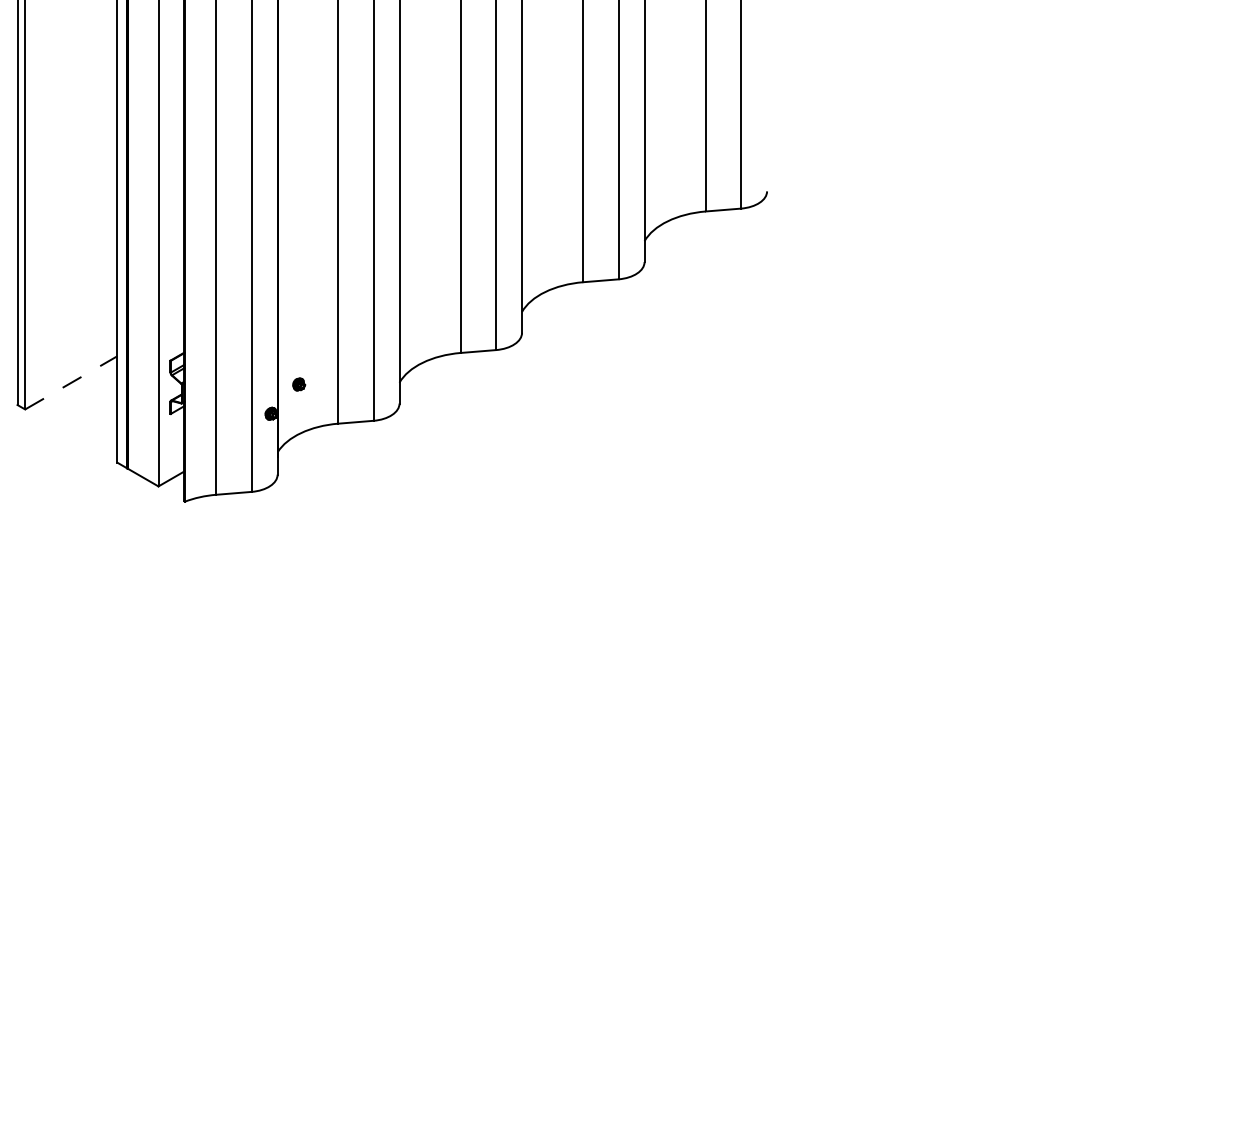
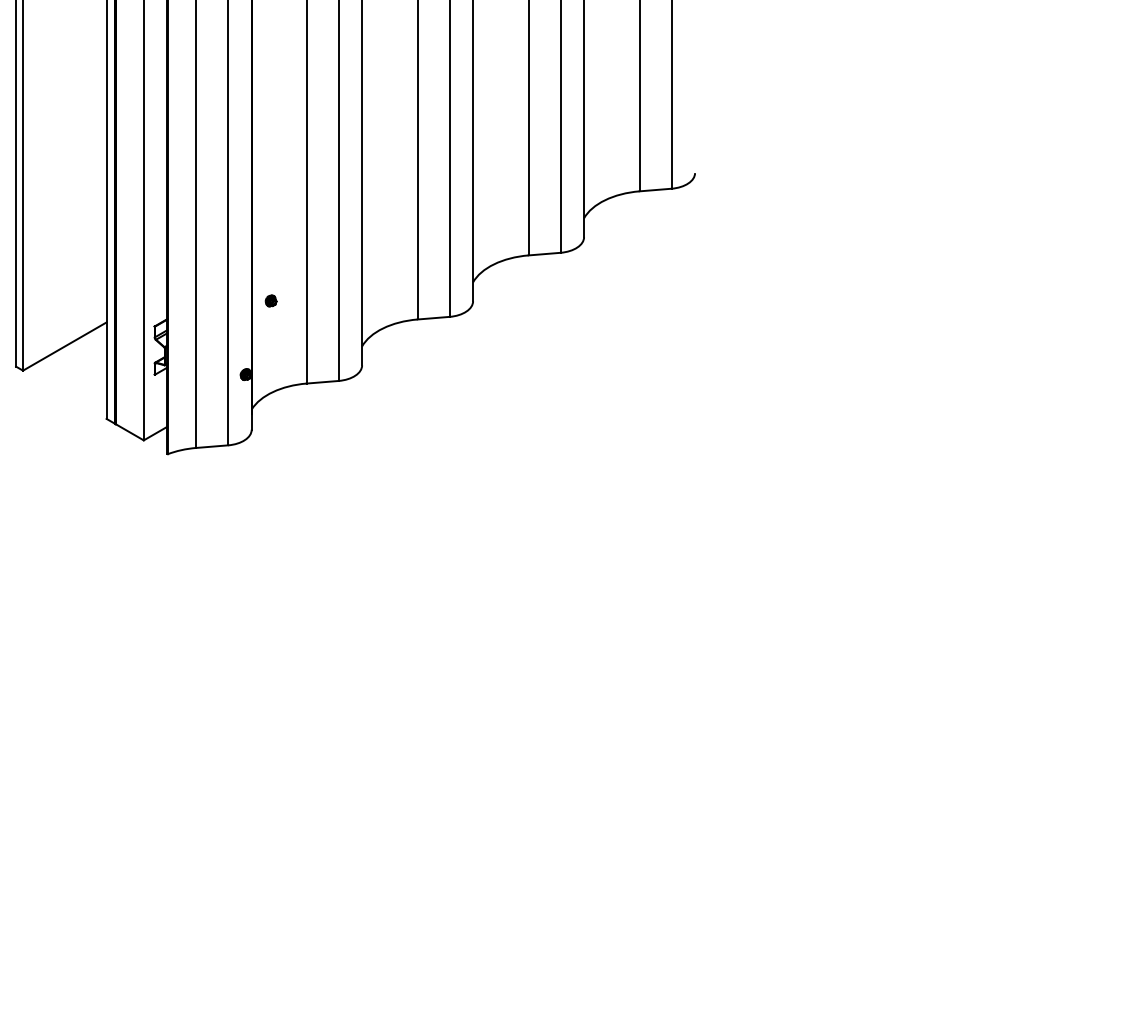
line: (71, 382) -> (64, 346), dashed -> solid
part: (299, 384) -> (271, 300), moved

